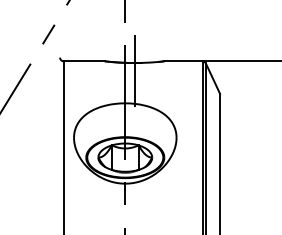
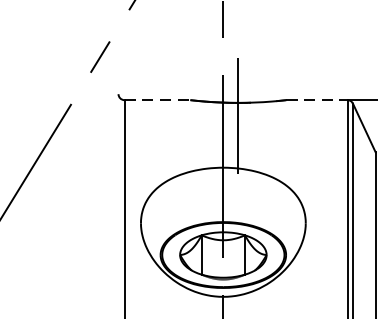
line: (84, 61) -> (157, 100), solid -> dashed
line: (183, 61) -> (316, 100), solid -> dashed

